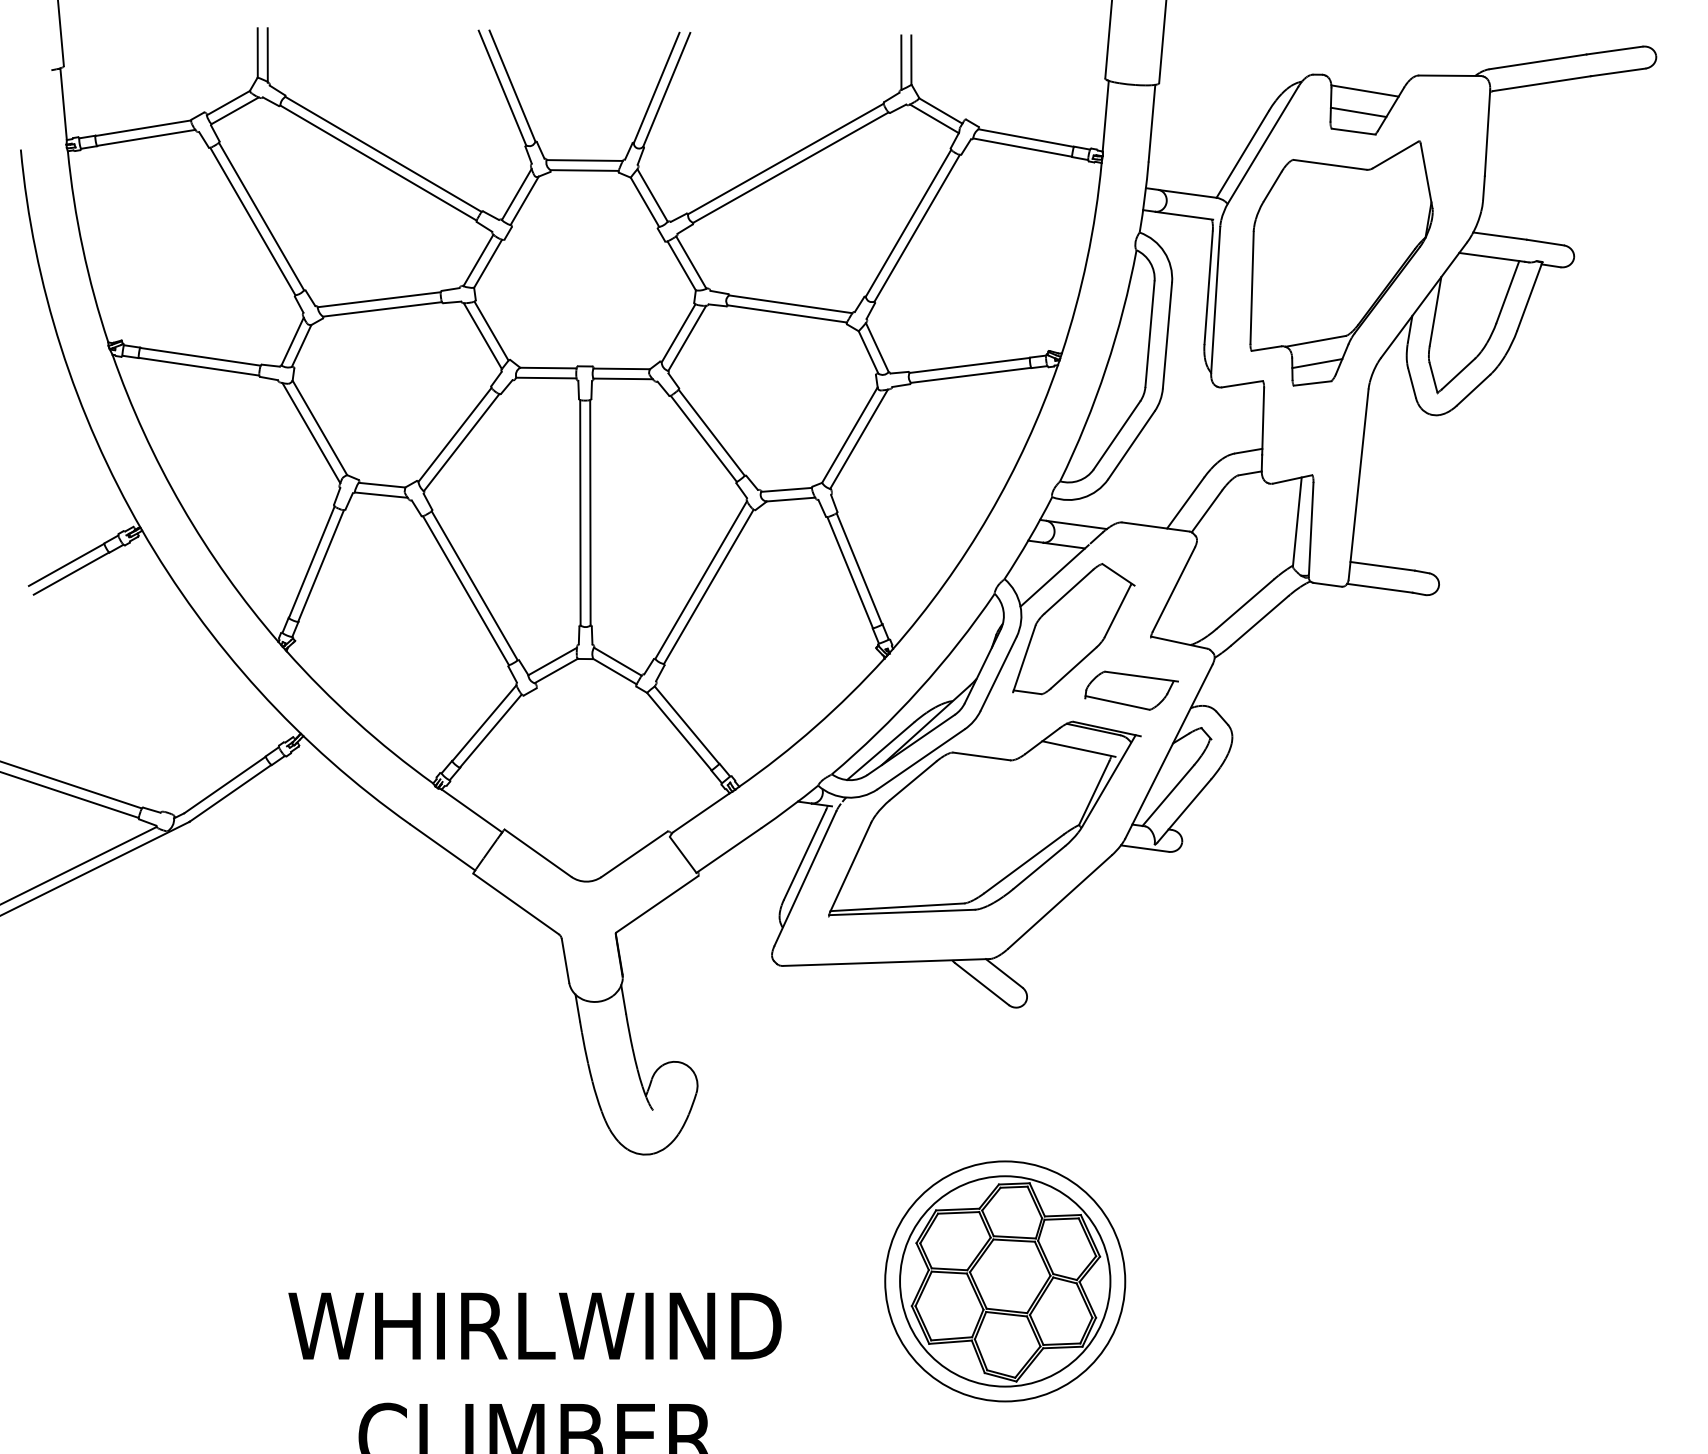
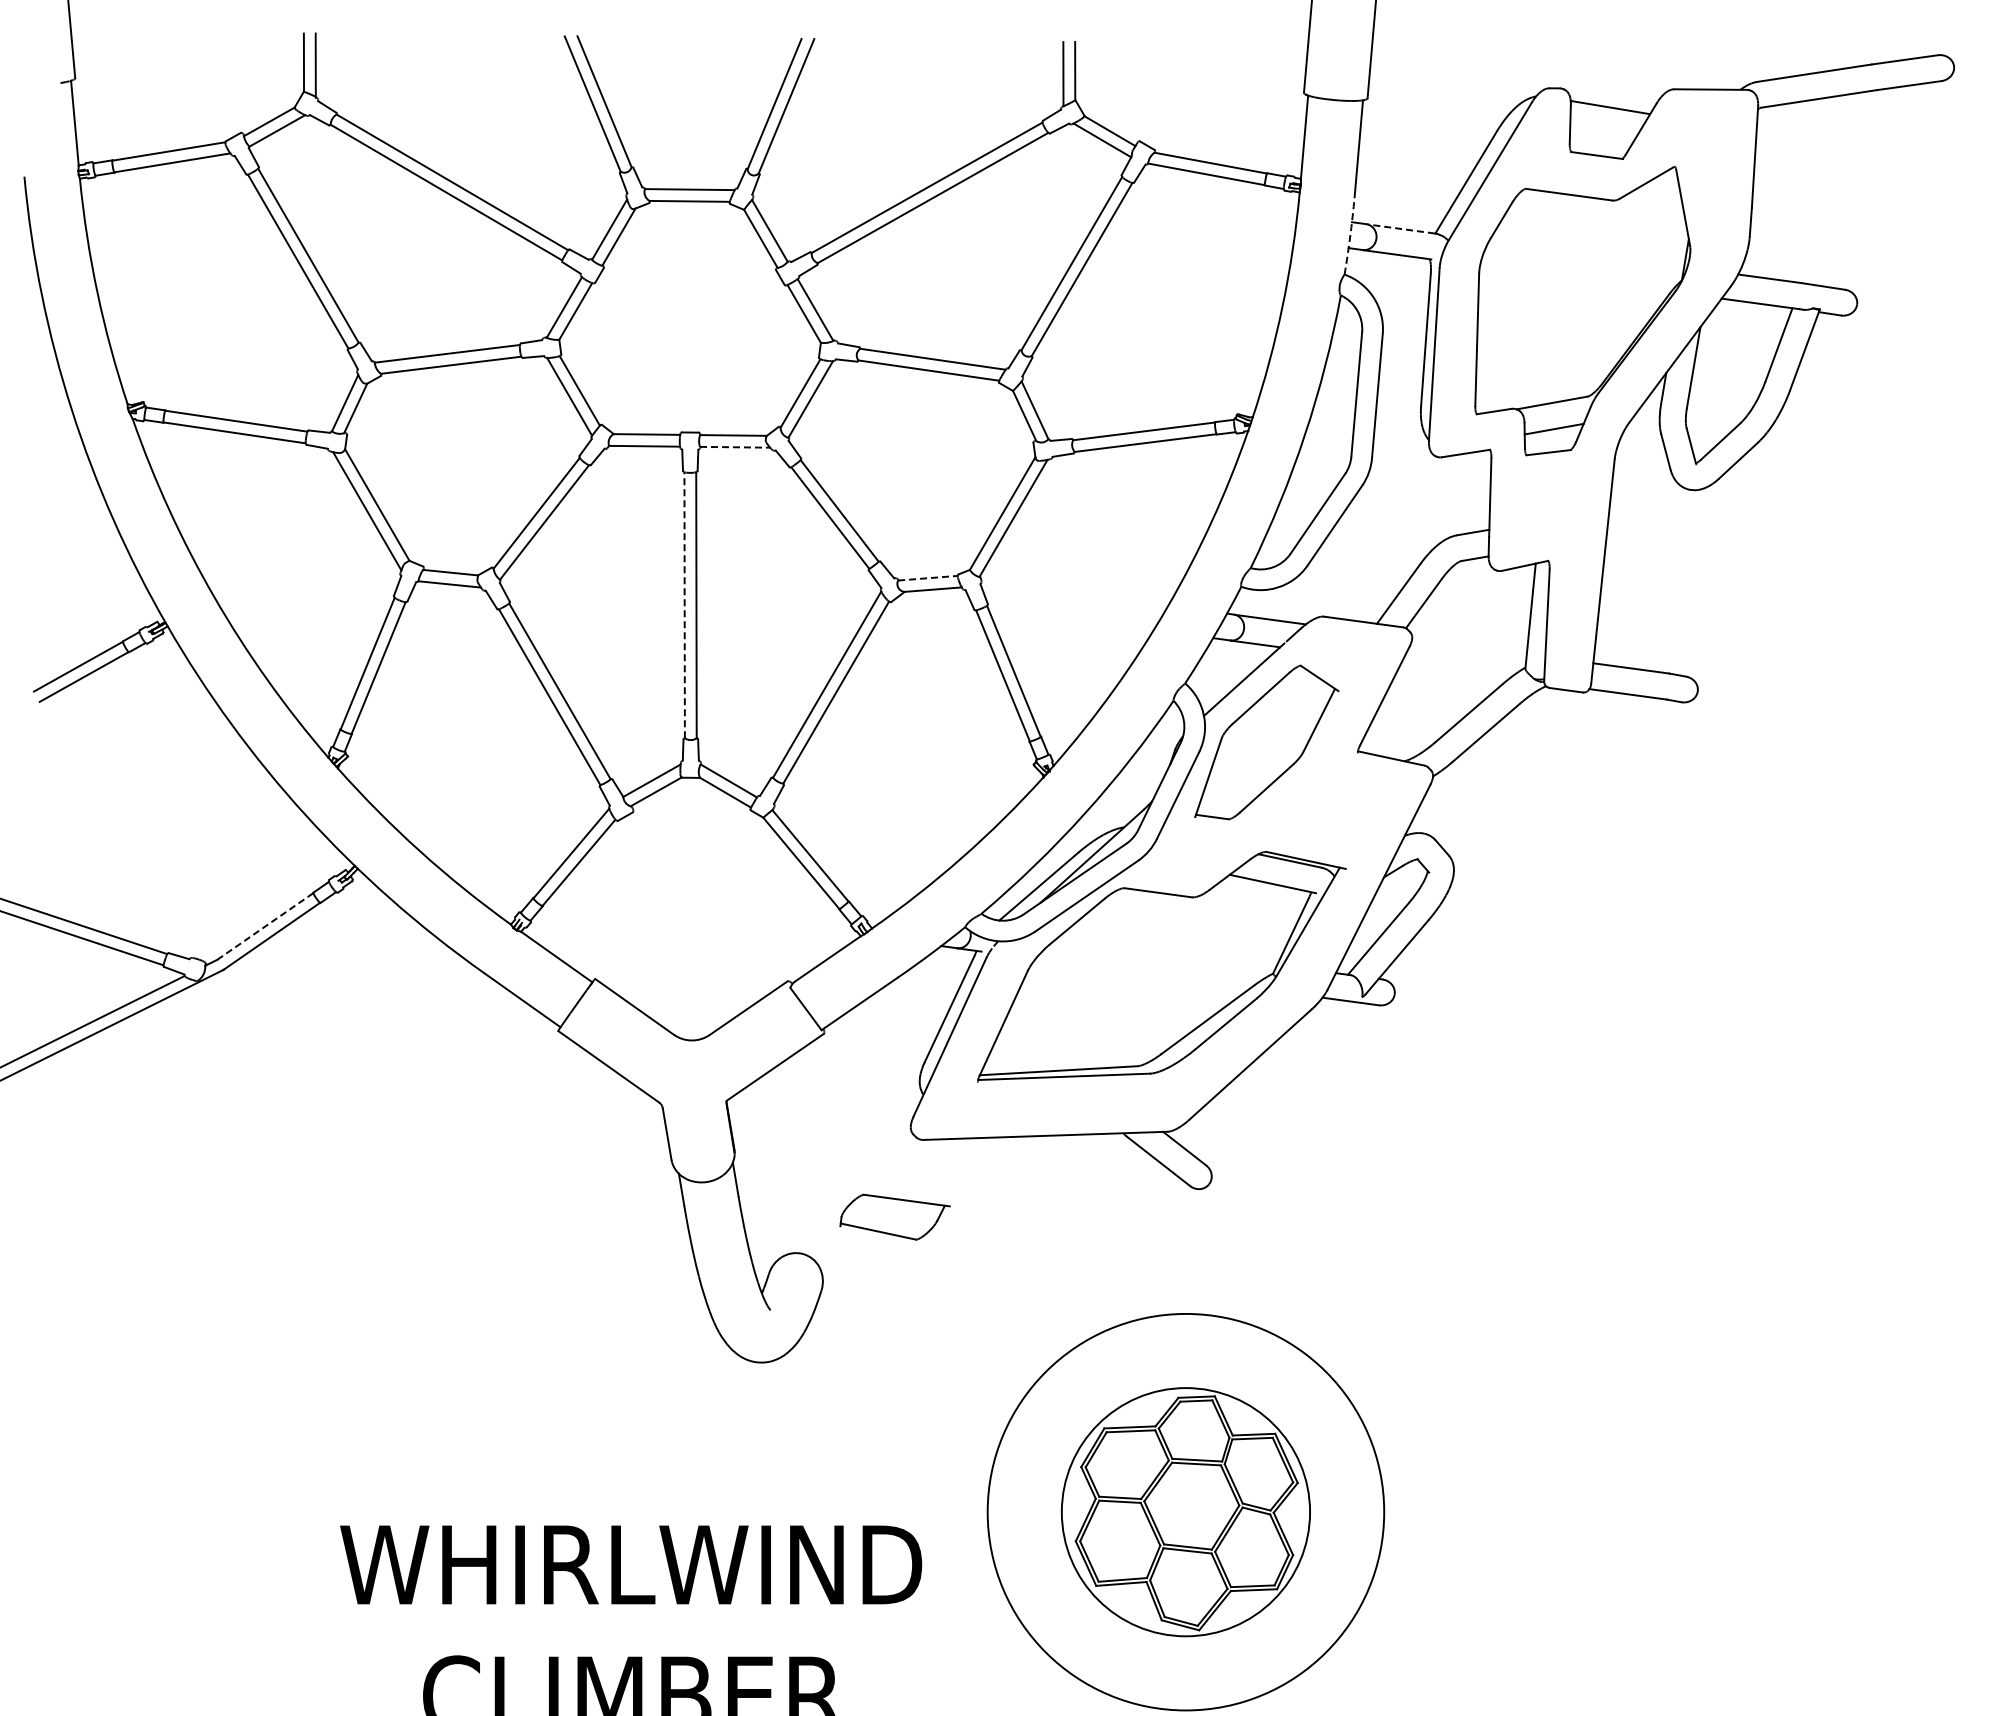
line: (1358, 112) -> (1602, 132), removed
line: (1187, 193) -> (1401, 228), solid -> dashed
arc: (1144, 196) -> (1350, 232), solid -> dashed
line: (623, 379) -> (735, 447), solid -> dashed
line: (786, 490) -> (927, 578), solid -> dashed
line: (580, 513) -> (684, 605), solid -> dashed
part: (1131, 690) -> (894, 1216), moved
line: (224, 785) -> (264, 926), solid -> dashed
circle: (1004, 1280) -> (1185, 1511), size x1.4

